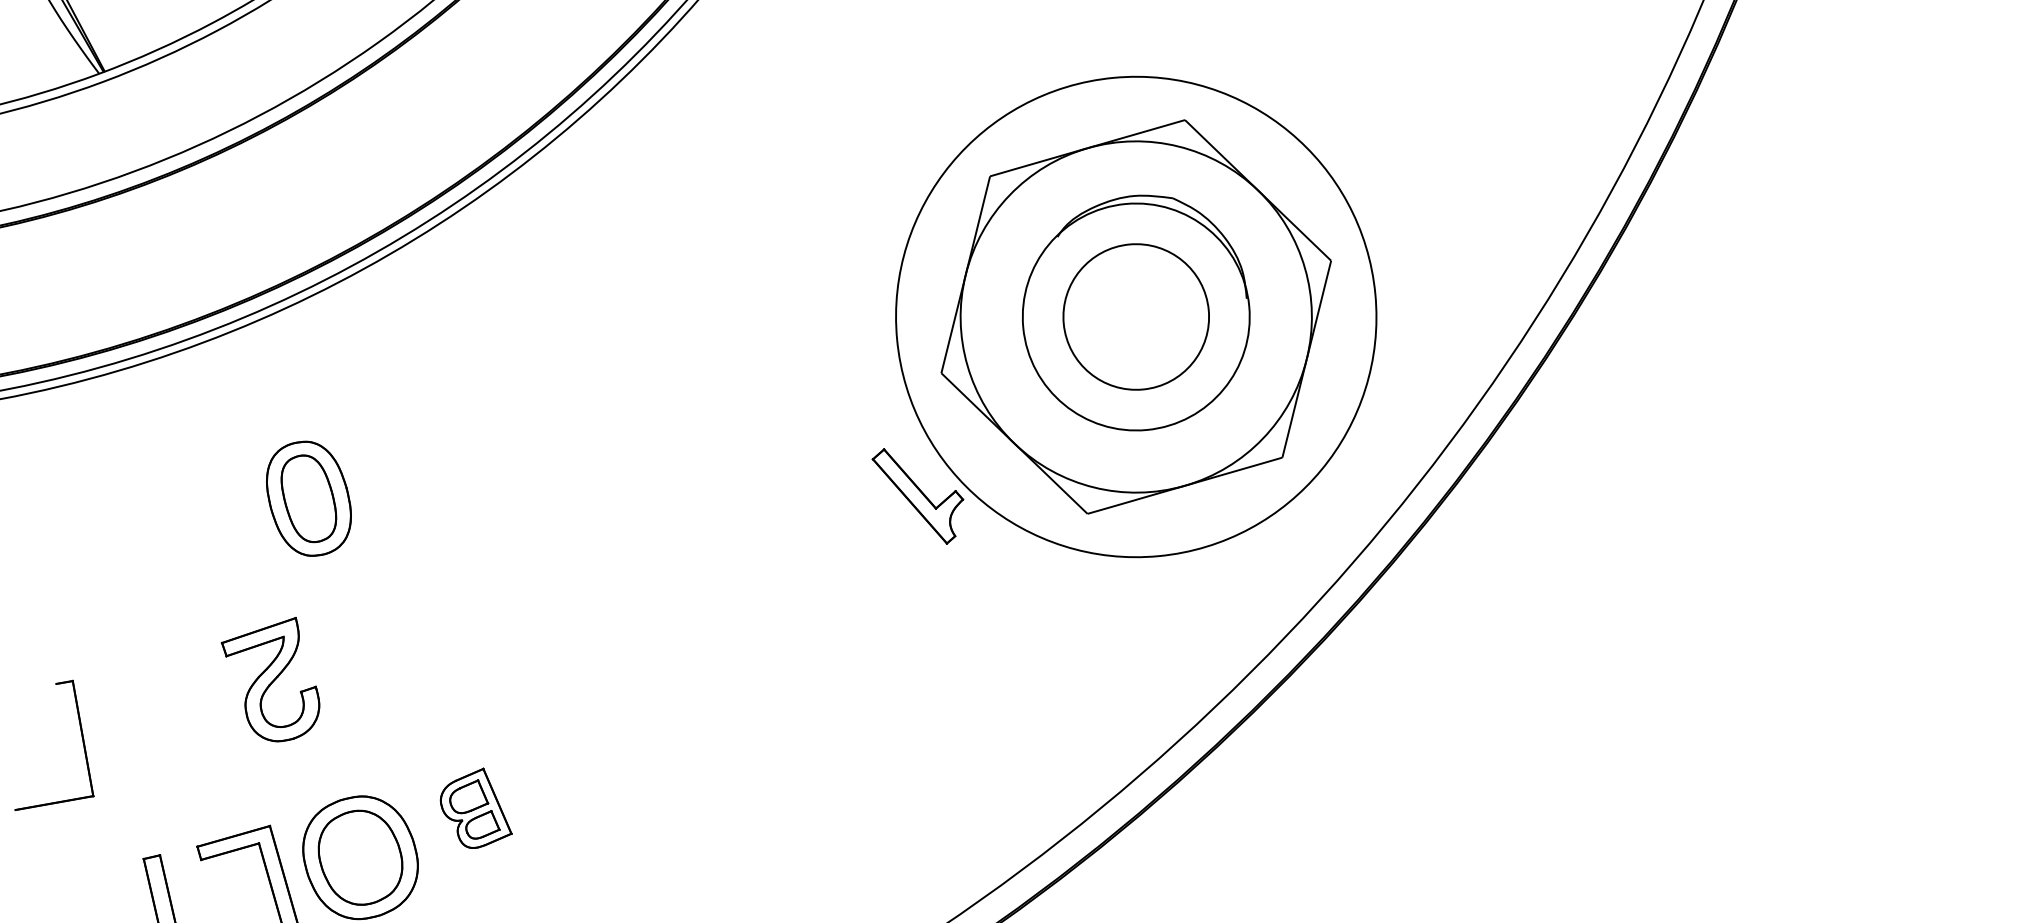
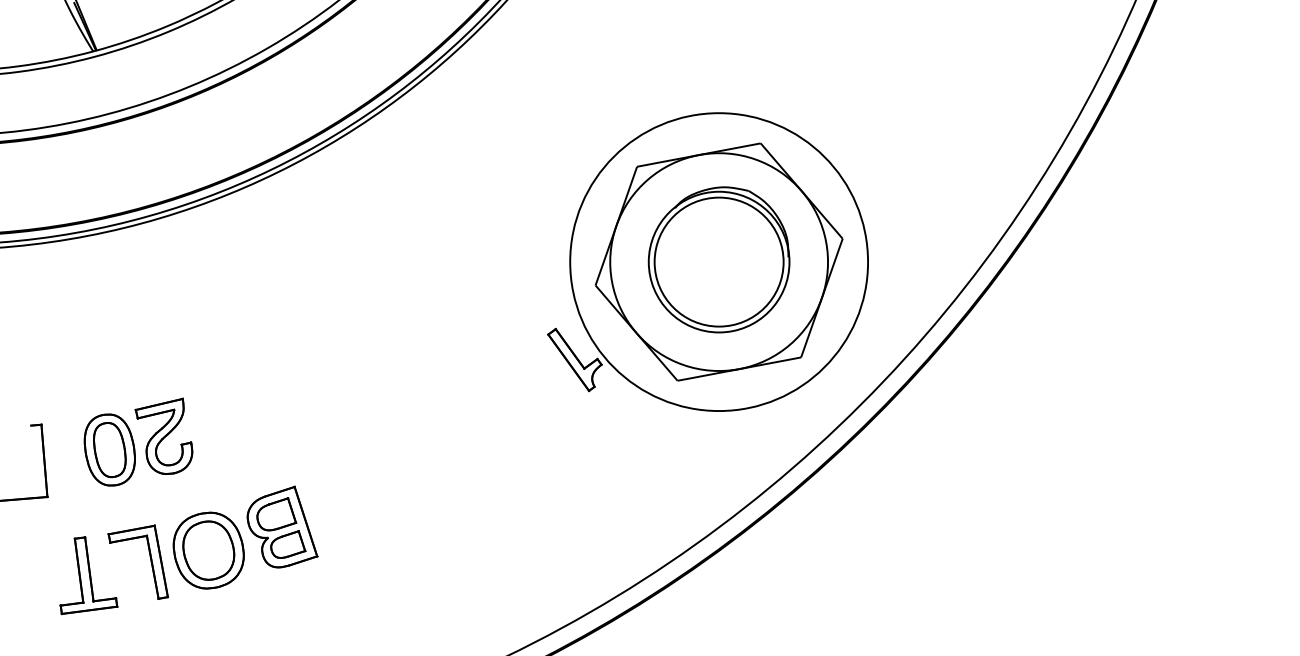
circle: (1135, 316) -> (718, 261), size x1.43
part: (308, 497) -> (109, 449), moved
part: (475, 807) -> (282, 526), size x1.67

